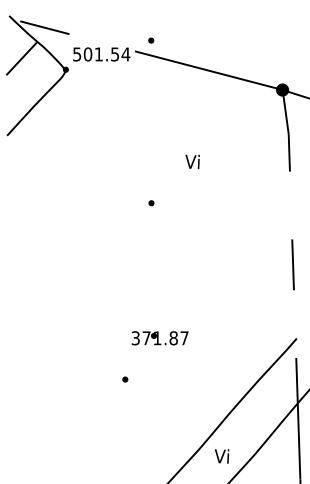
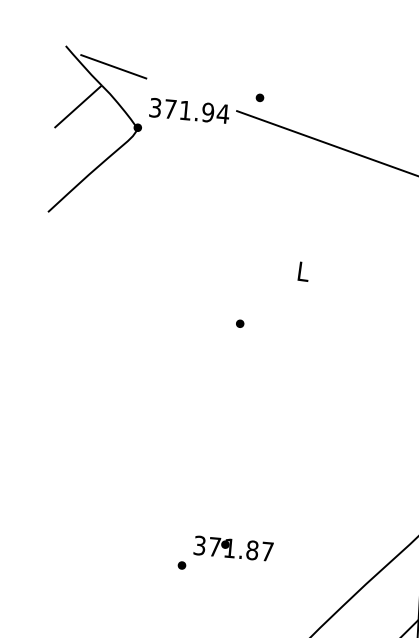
text: (96, 54) -> (182, 110), 501.54 -> 371.94
text: (192, 161) -> (302, 270), Vi -> L
text: (159, 338) -> (232, 548), moved

